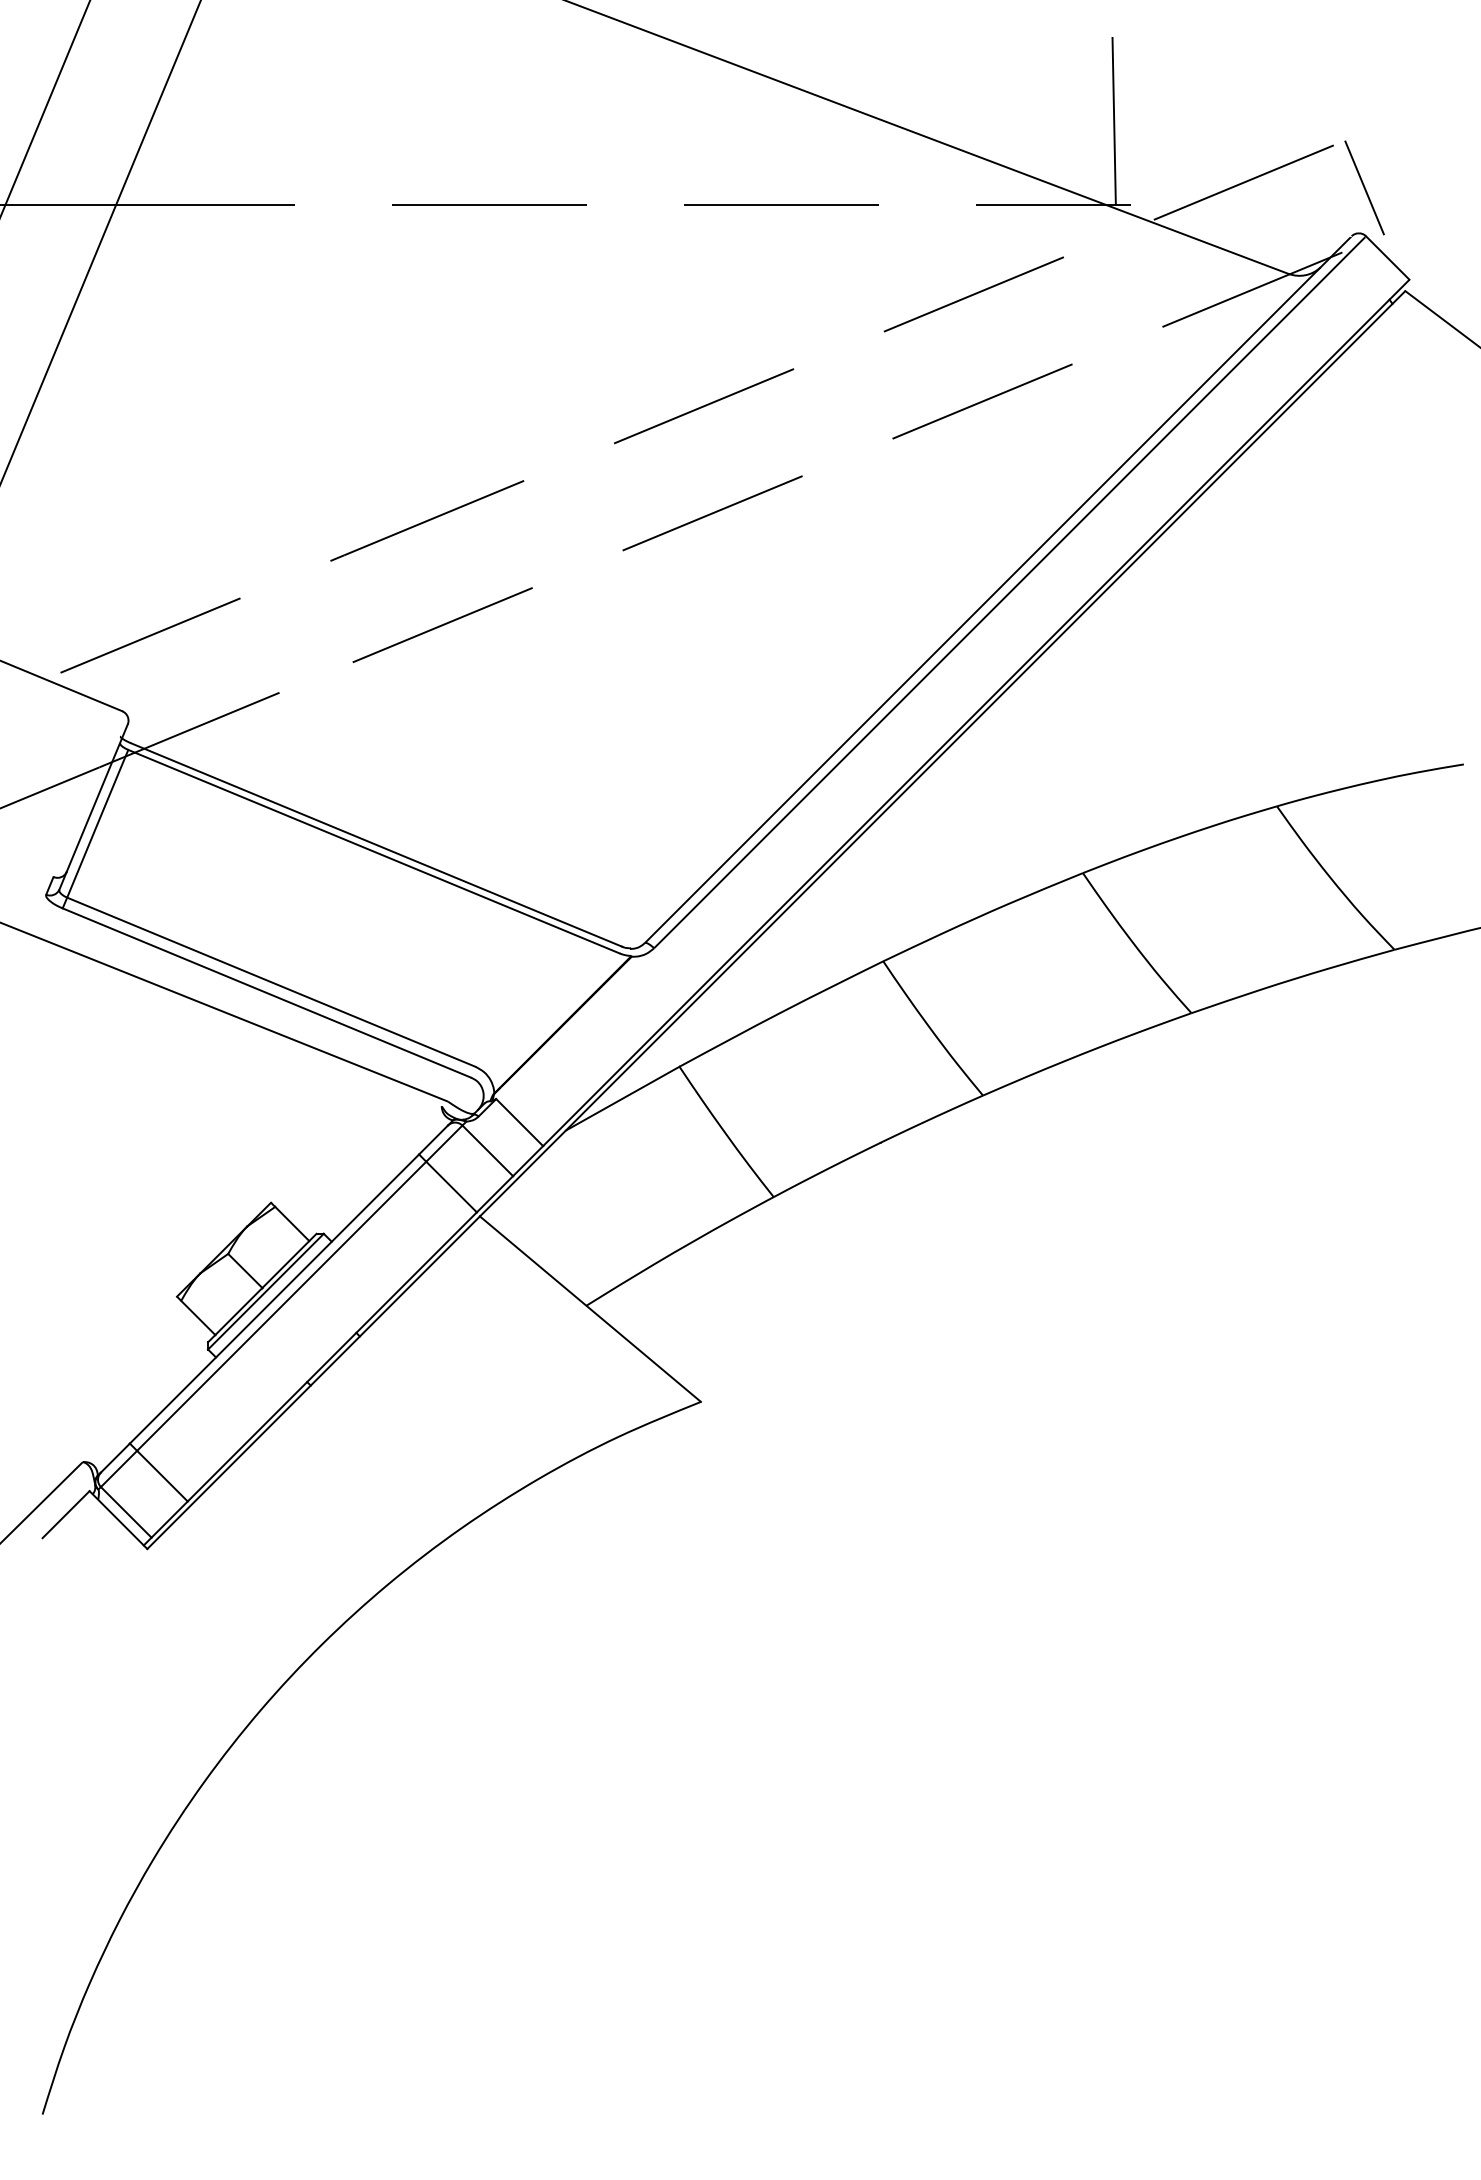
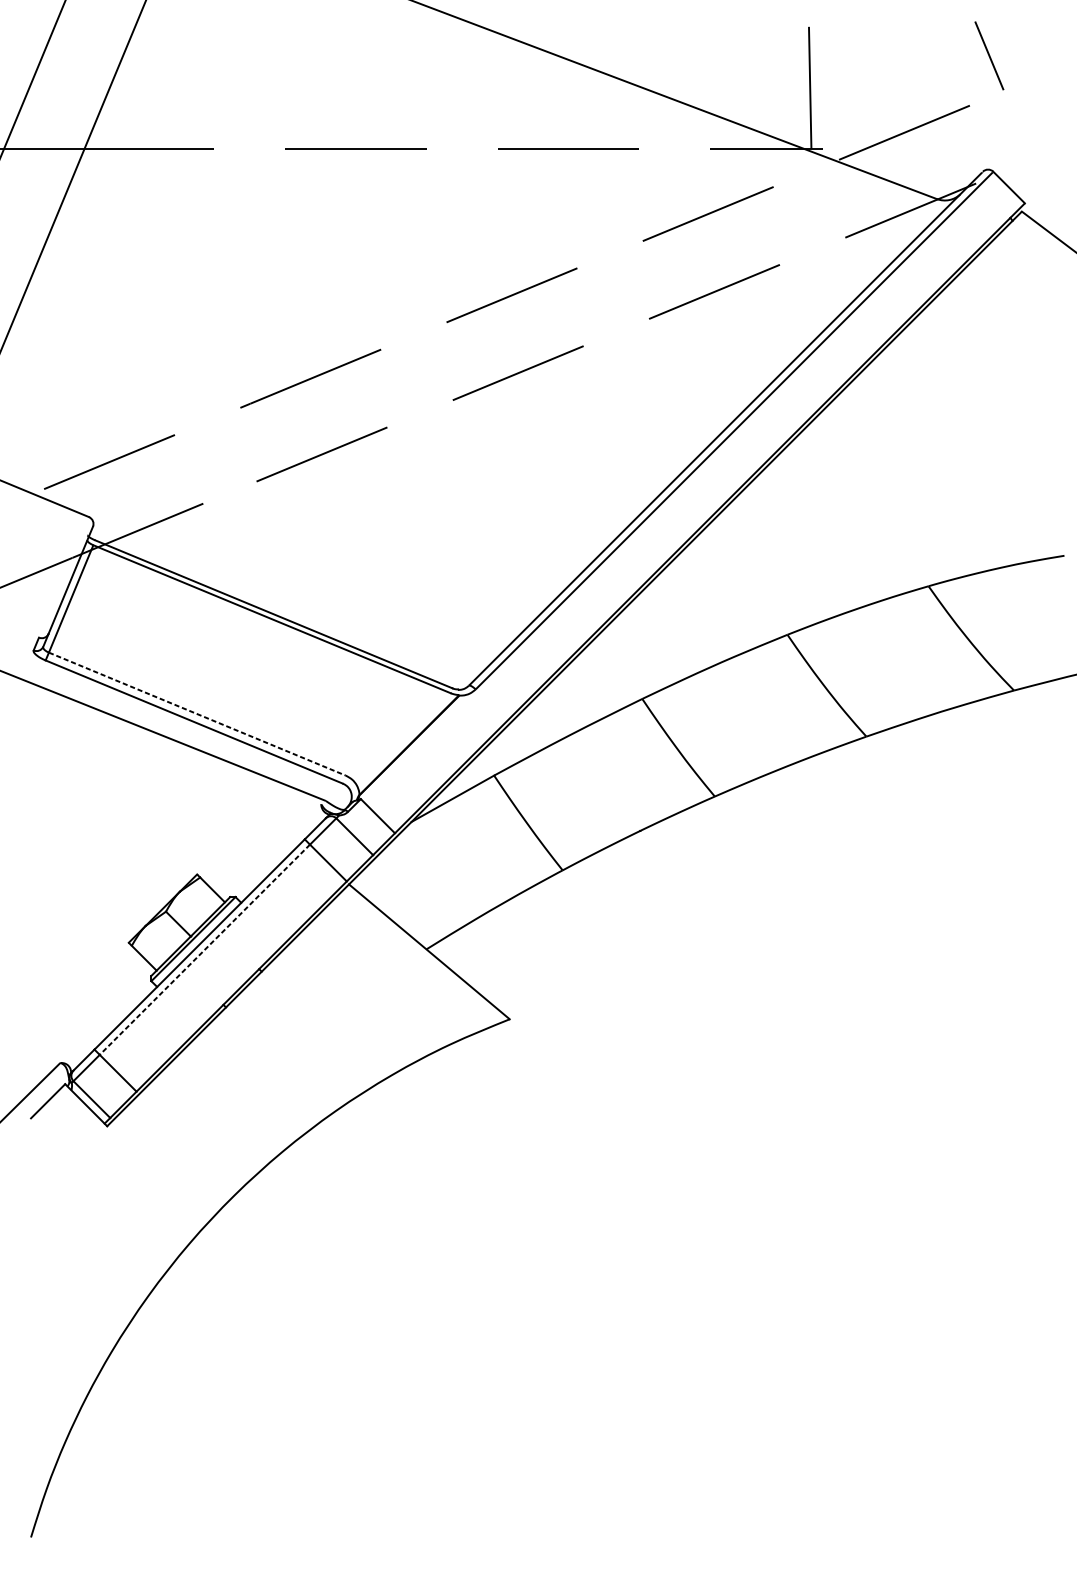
line: (1364, 187) -> (989, 55), moved
line: (271, 982) -> (197, 714), solid -> dashed
line: (281, 1306) -> (204, 949), solid -> dashed

